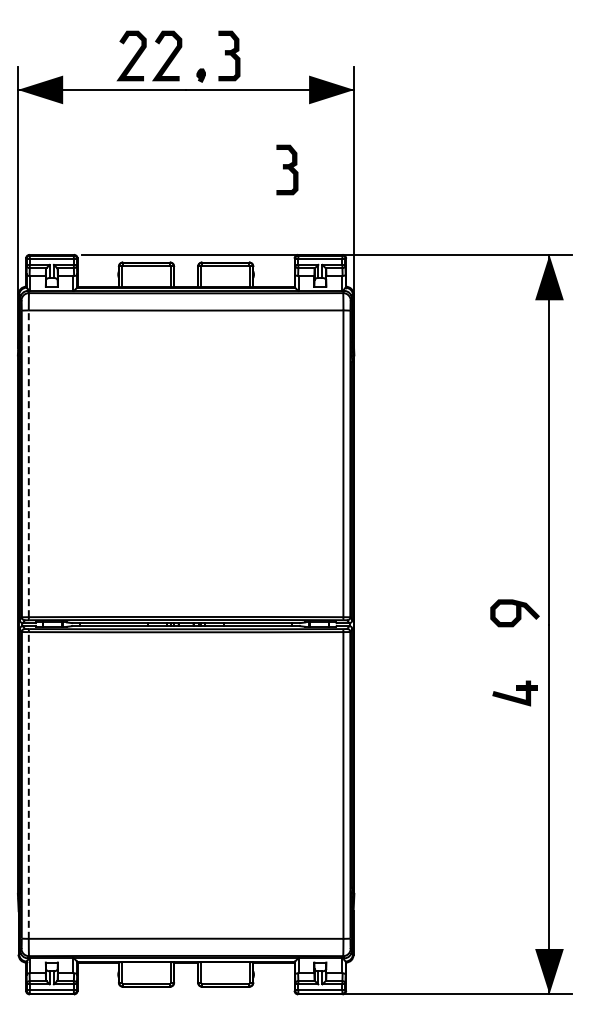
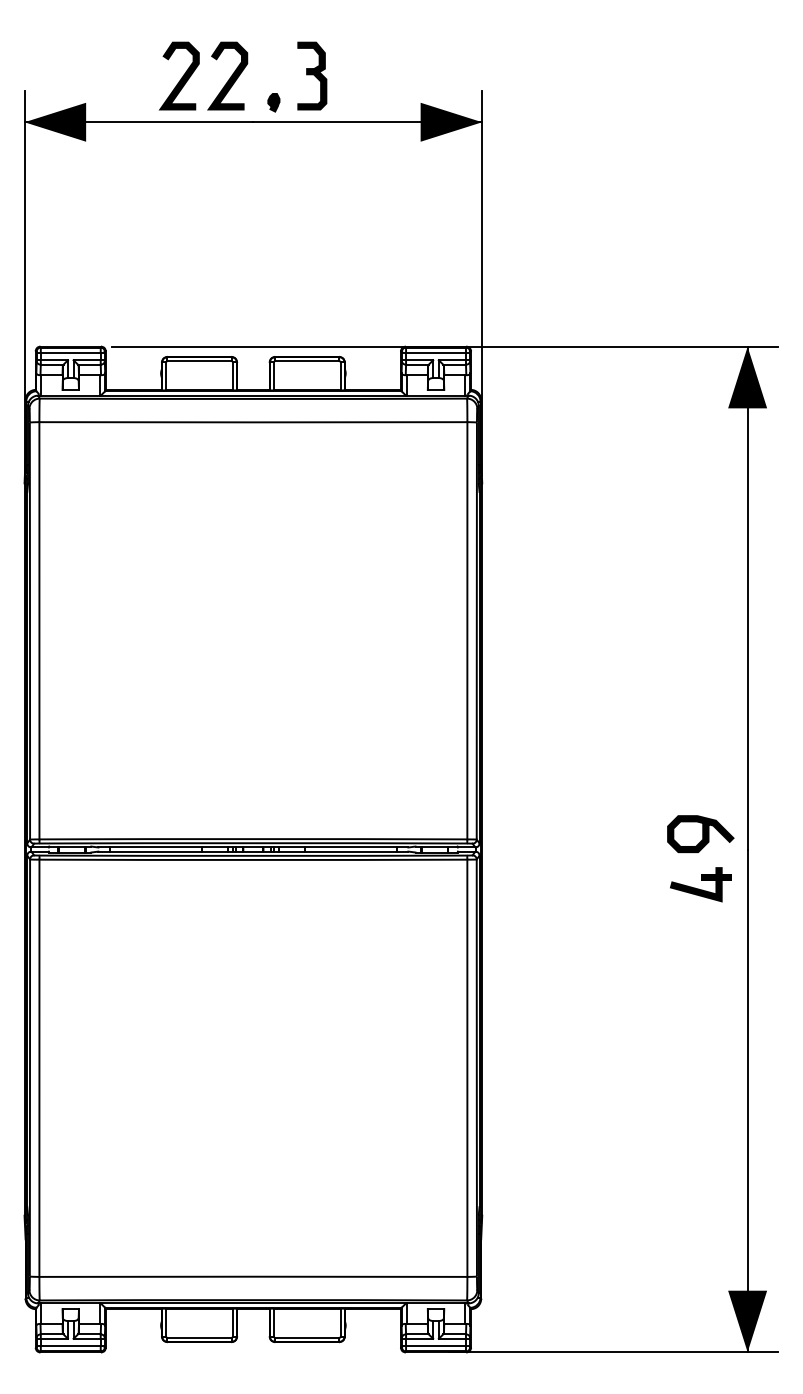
part: (287, 169) -> (391, 230), removed
line: (28, 463) -> (39, 630), dashed -> solid
part: (514, 693) -> (700, 884), moved
line: (28, 784) -> (39, 1066), dashed -> solid

